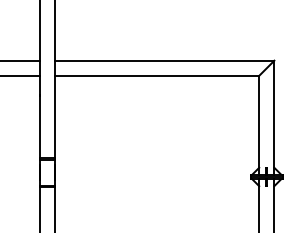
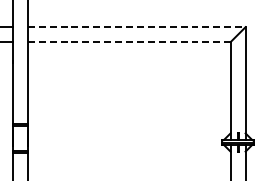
line: (164, 60) -> (136, 26), solid -> dashed
line: (157, 75) -> (129, 41), solid -> dashed

